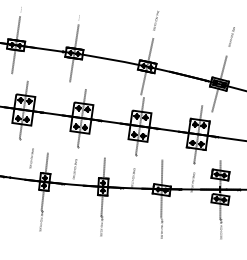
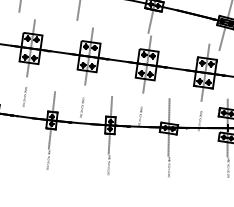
text: (31, 158) -> (24, 97), moved

